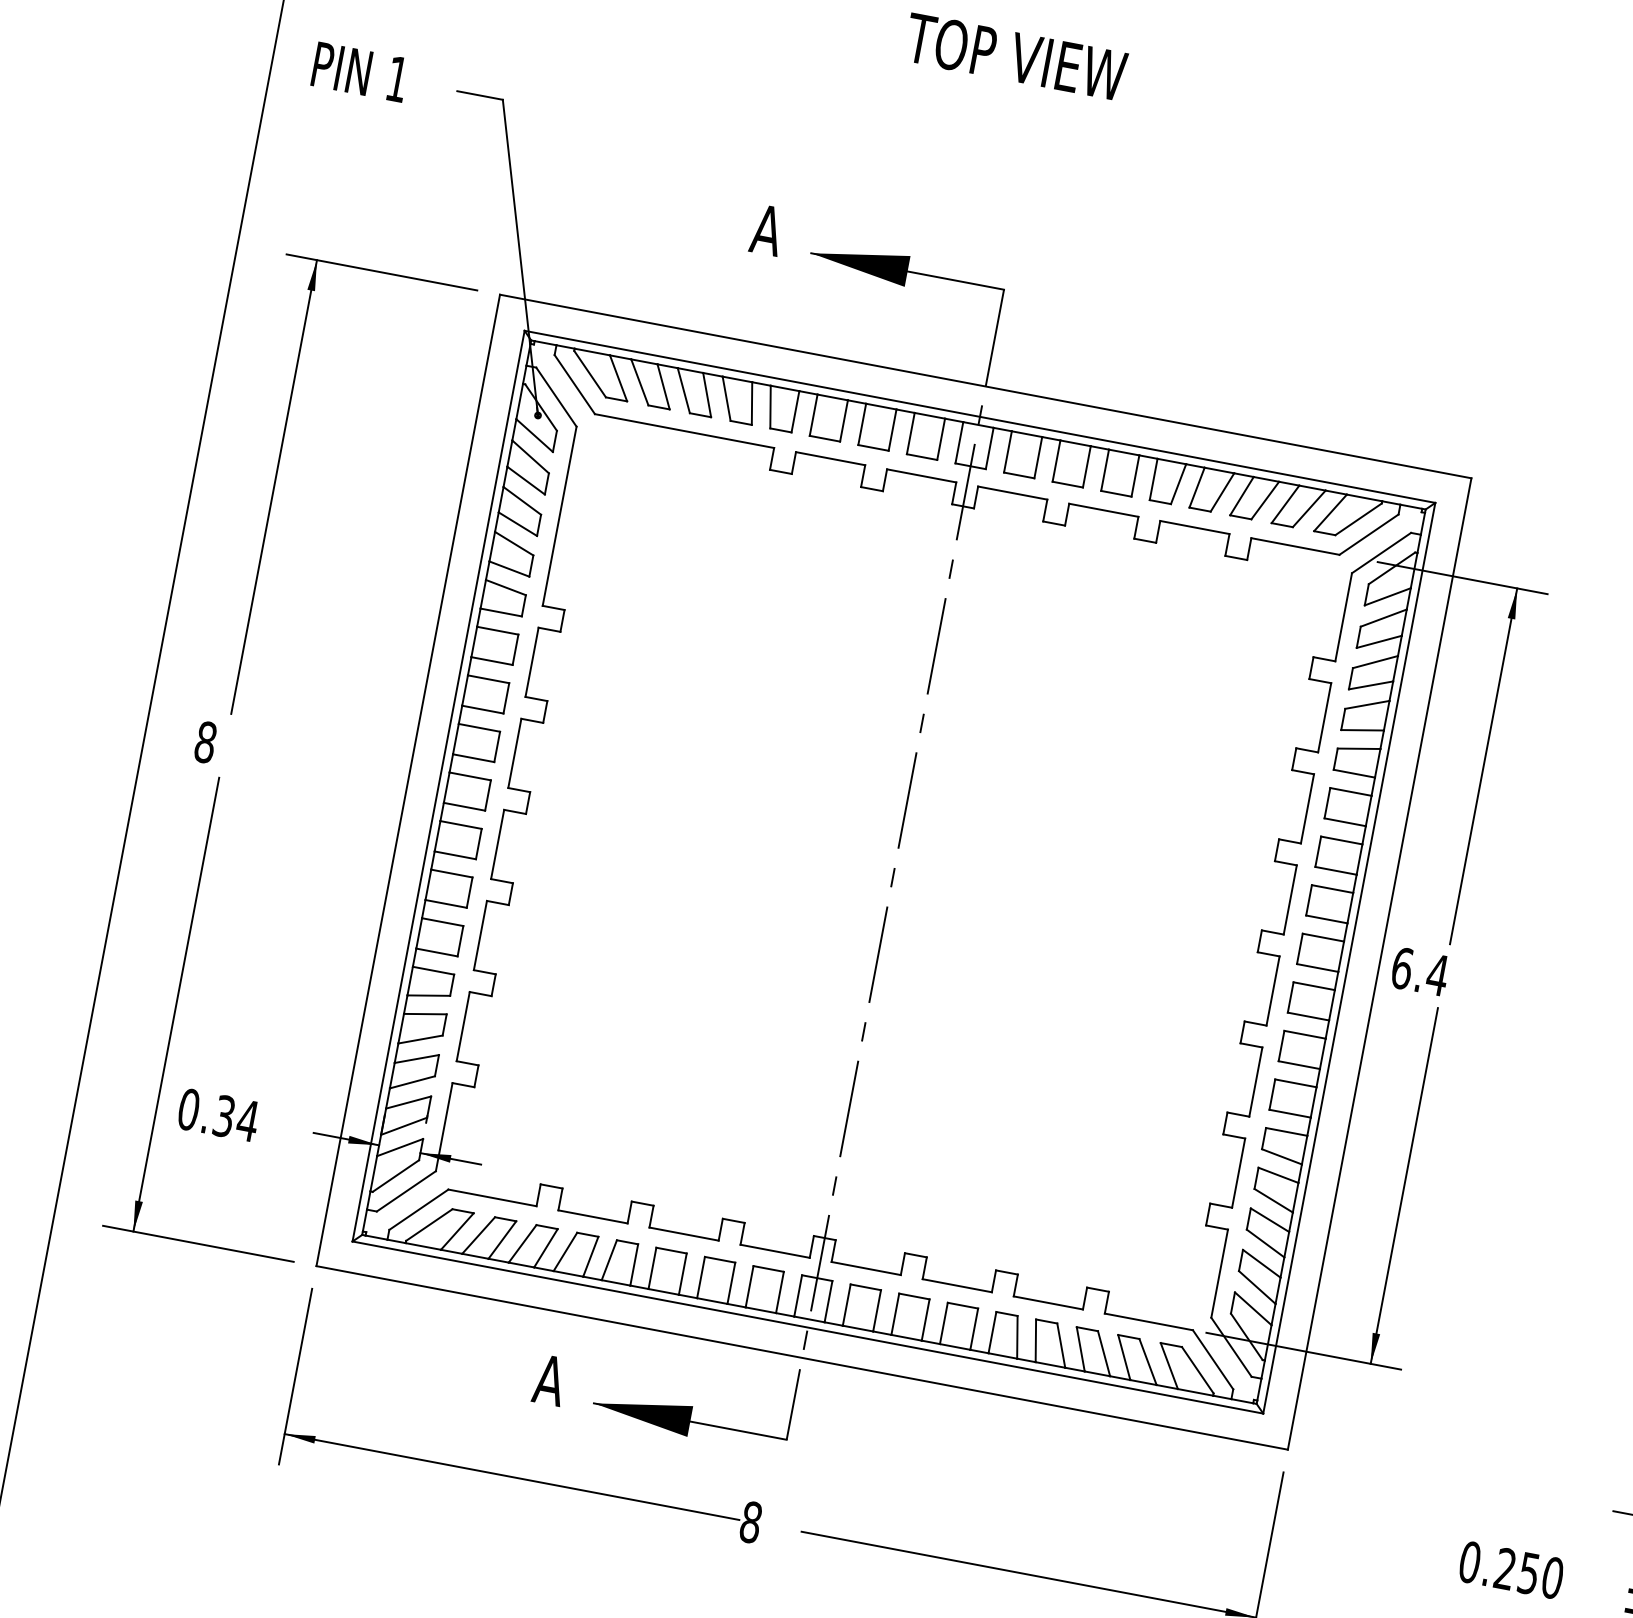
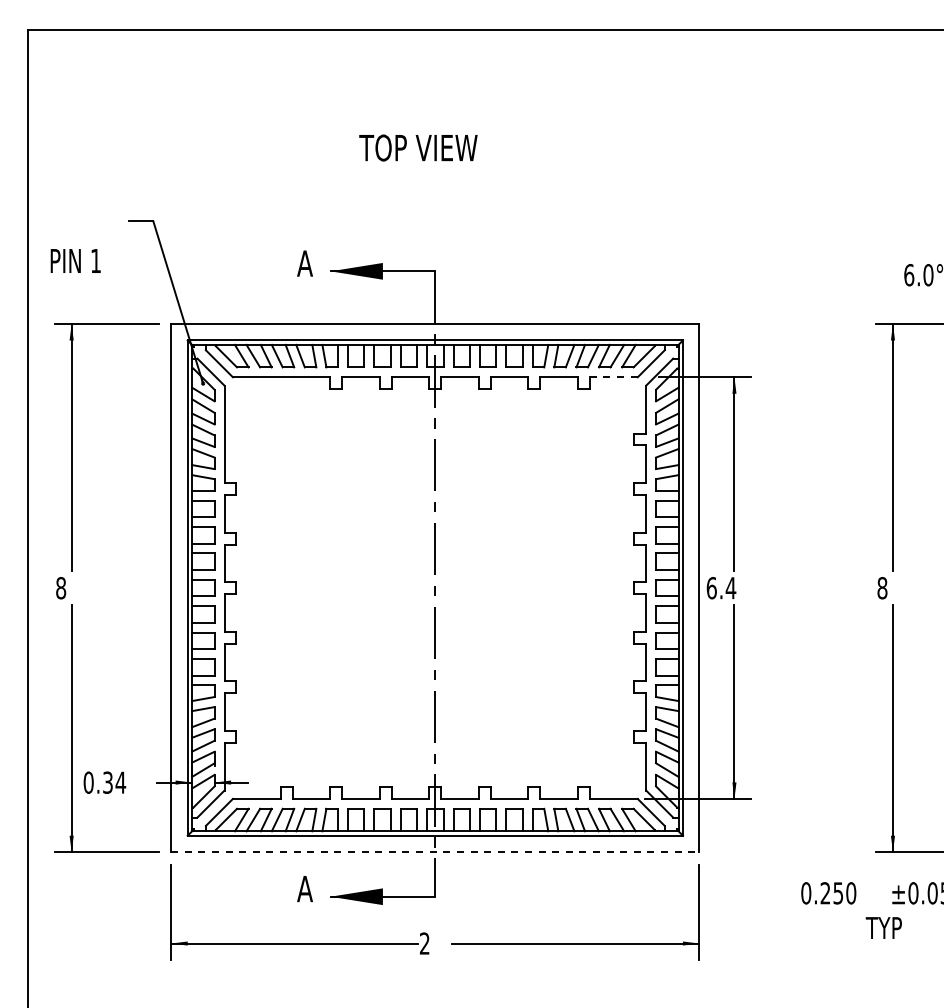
text: (359, 71) -> (75, 260), moved
line: (1294, 546) -> (613, 377), solid -> dashed
line: (802, 1358) -> (435, 852), solid -> dashed
text: (750, 1522) -> (424, 943), 8 -> 2

